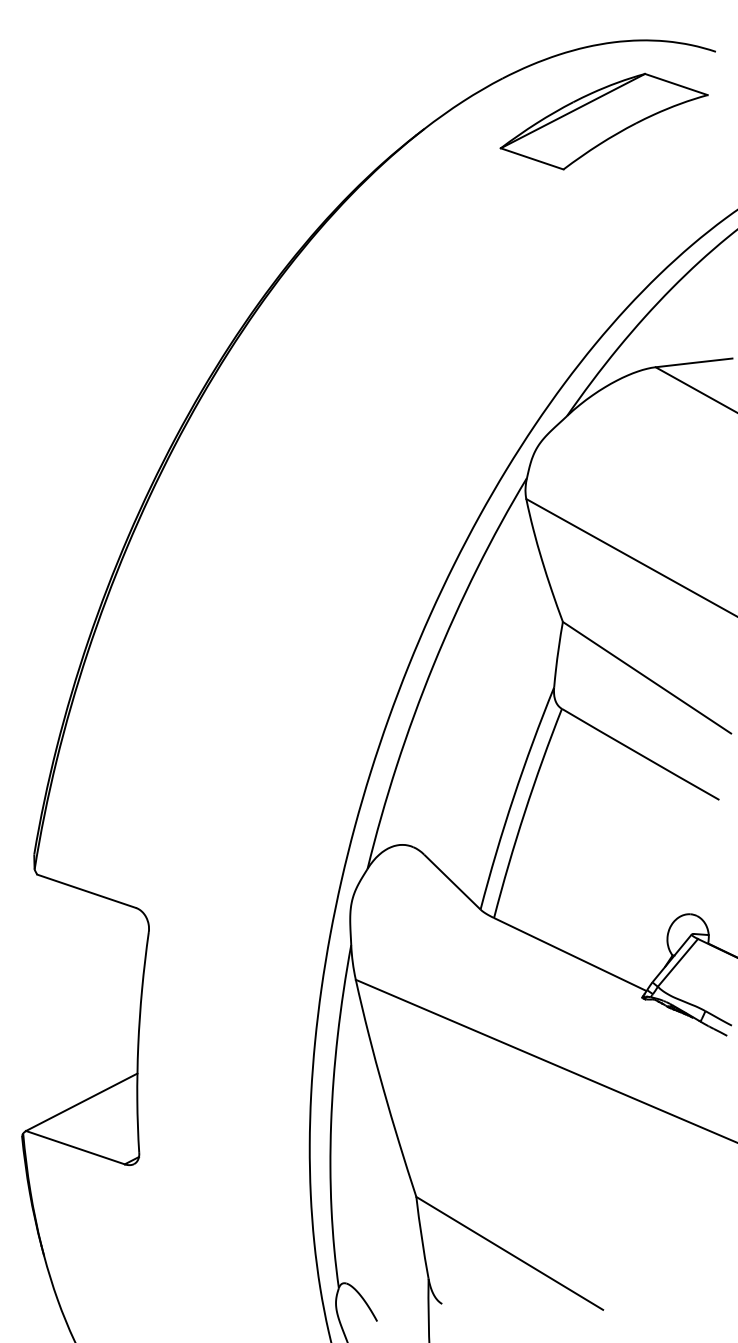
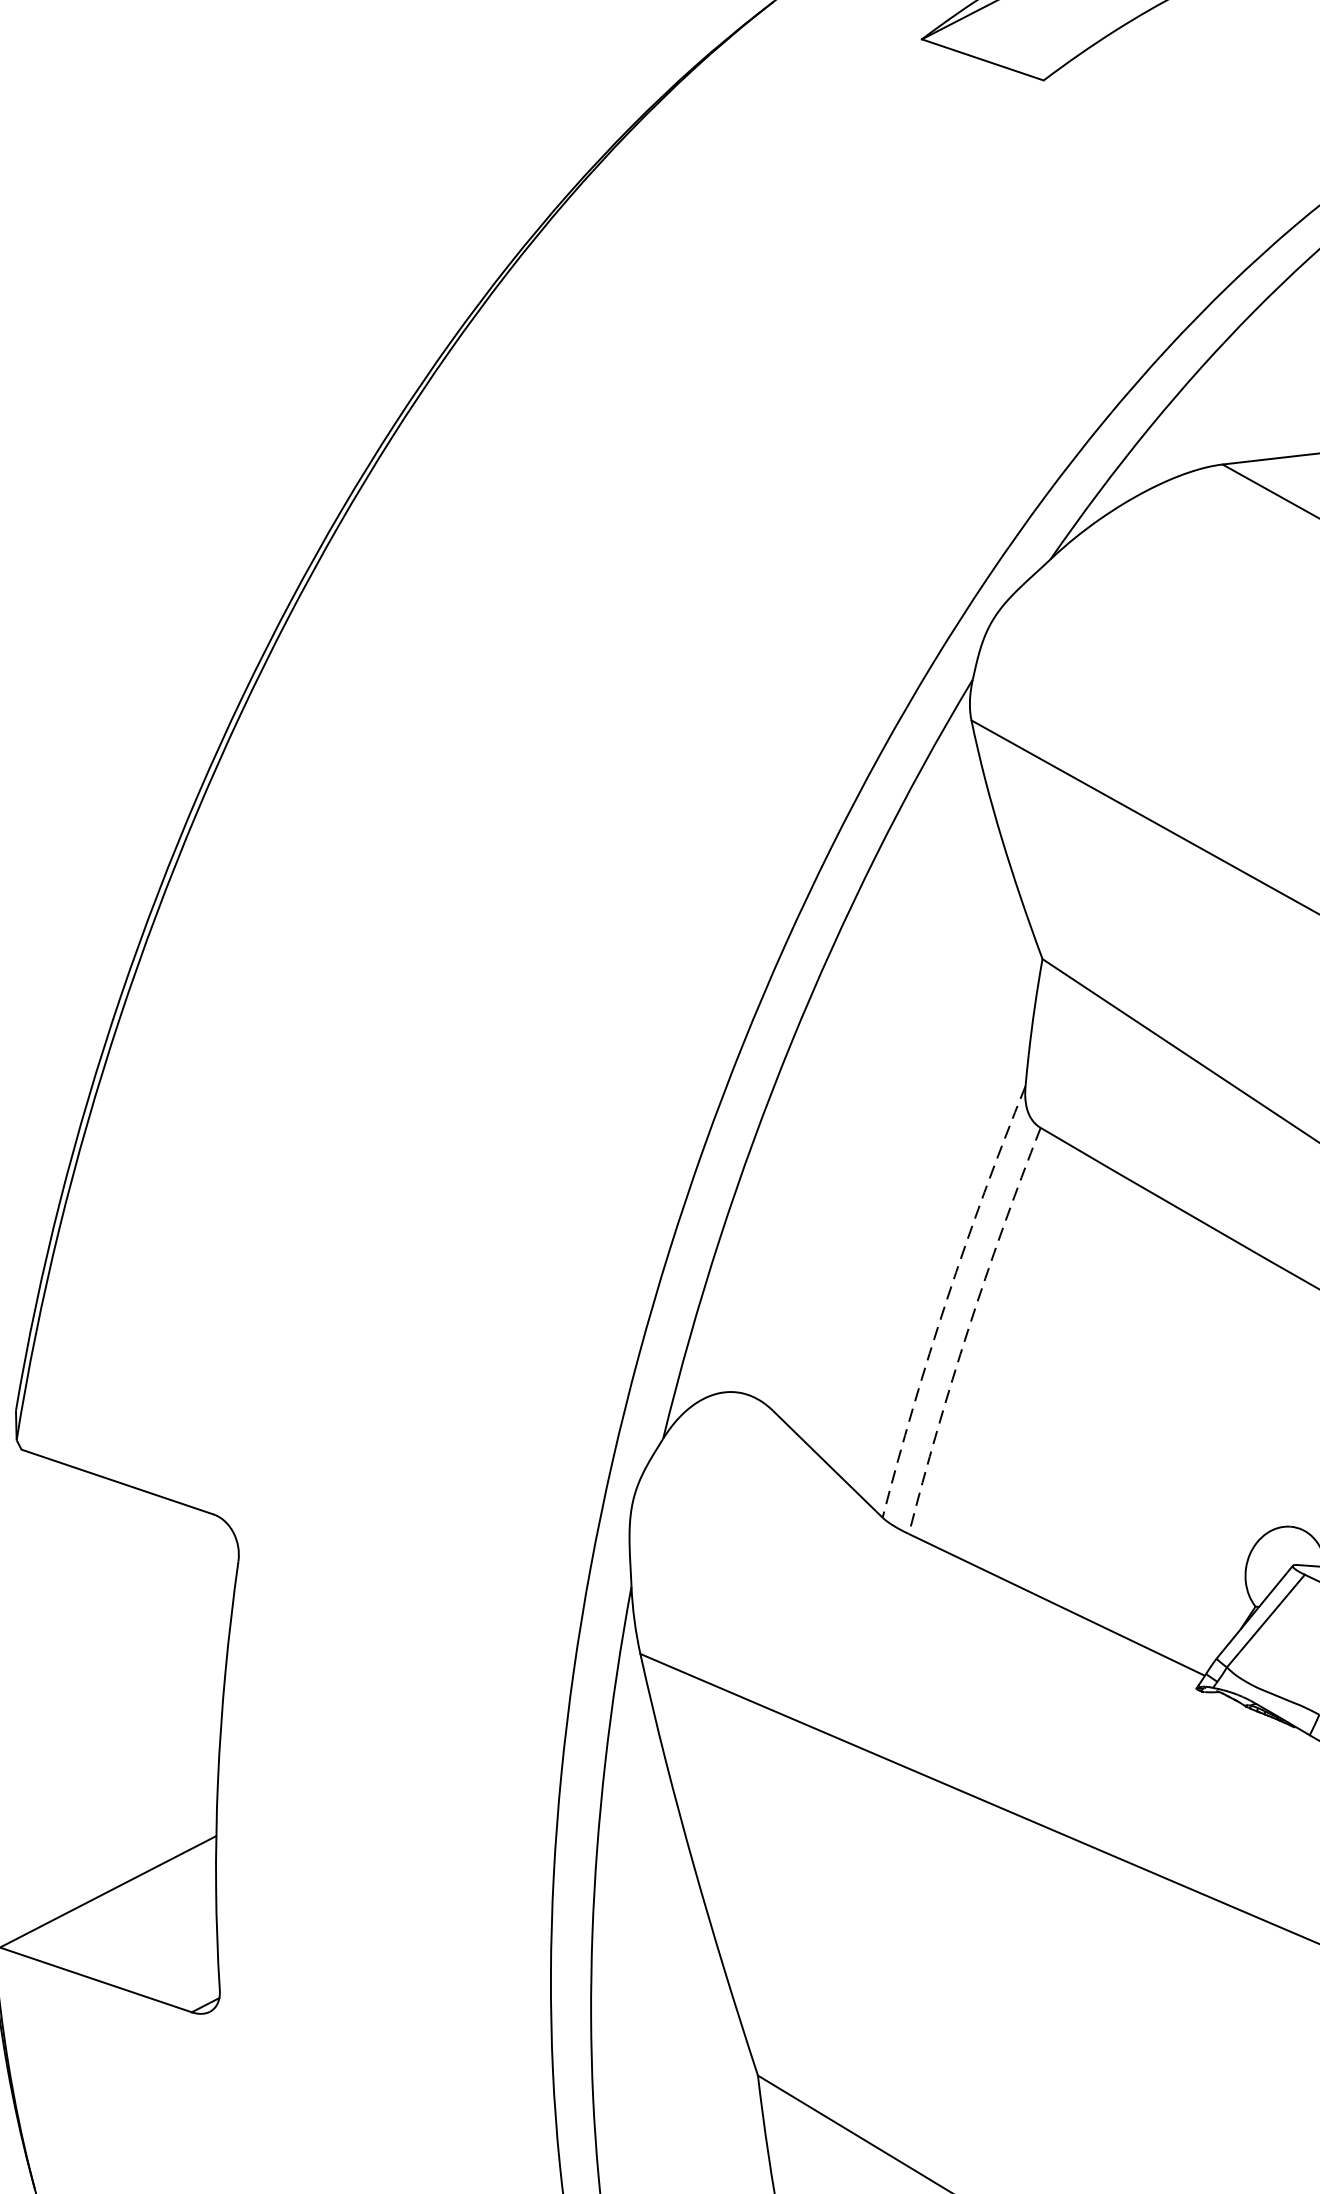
arc: (513, 797) -> (946, 1299), solid -> dashed
arc: (524, 812) -> (967, 1329), solid -> dashed

